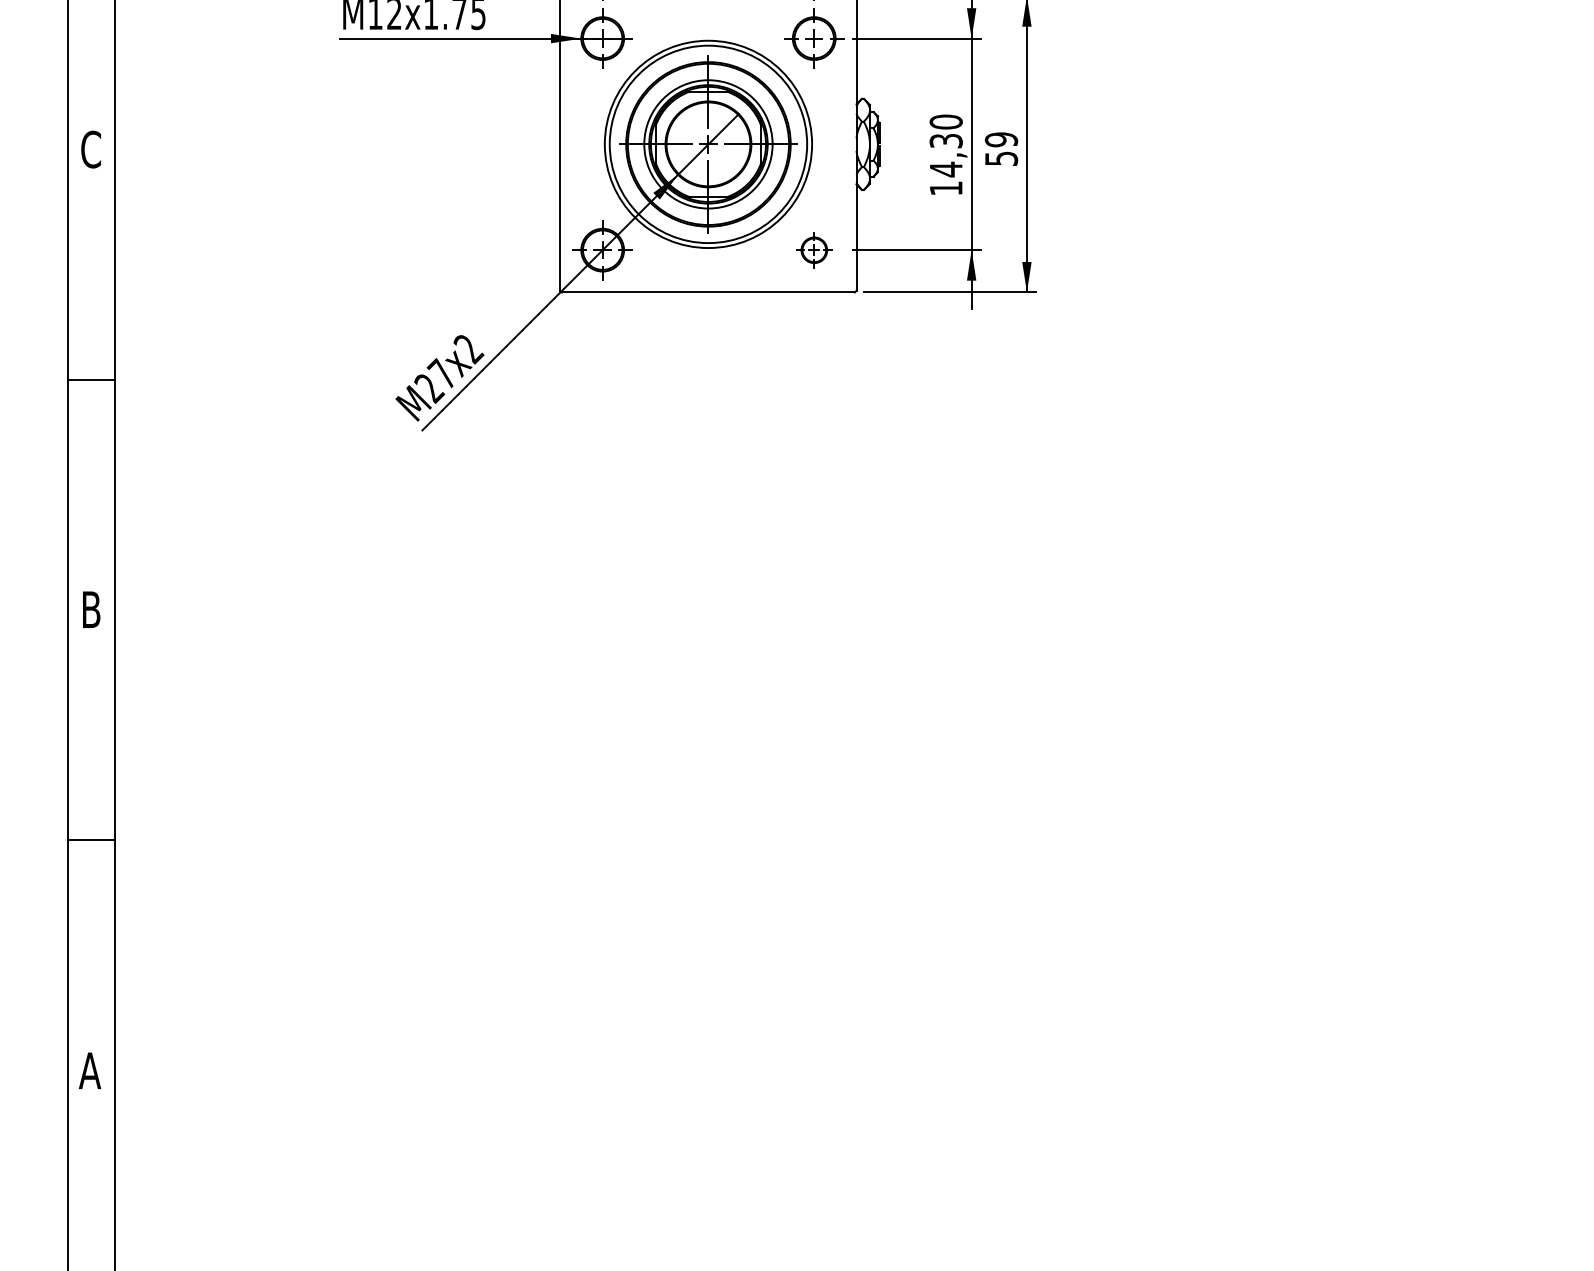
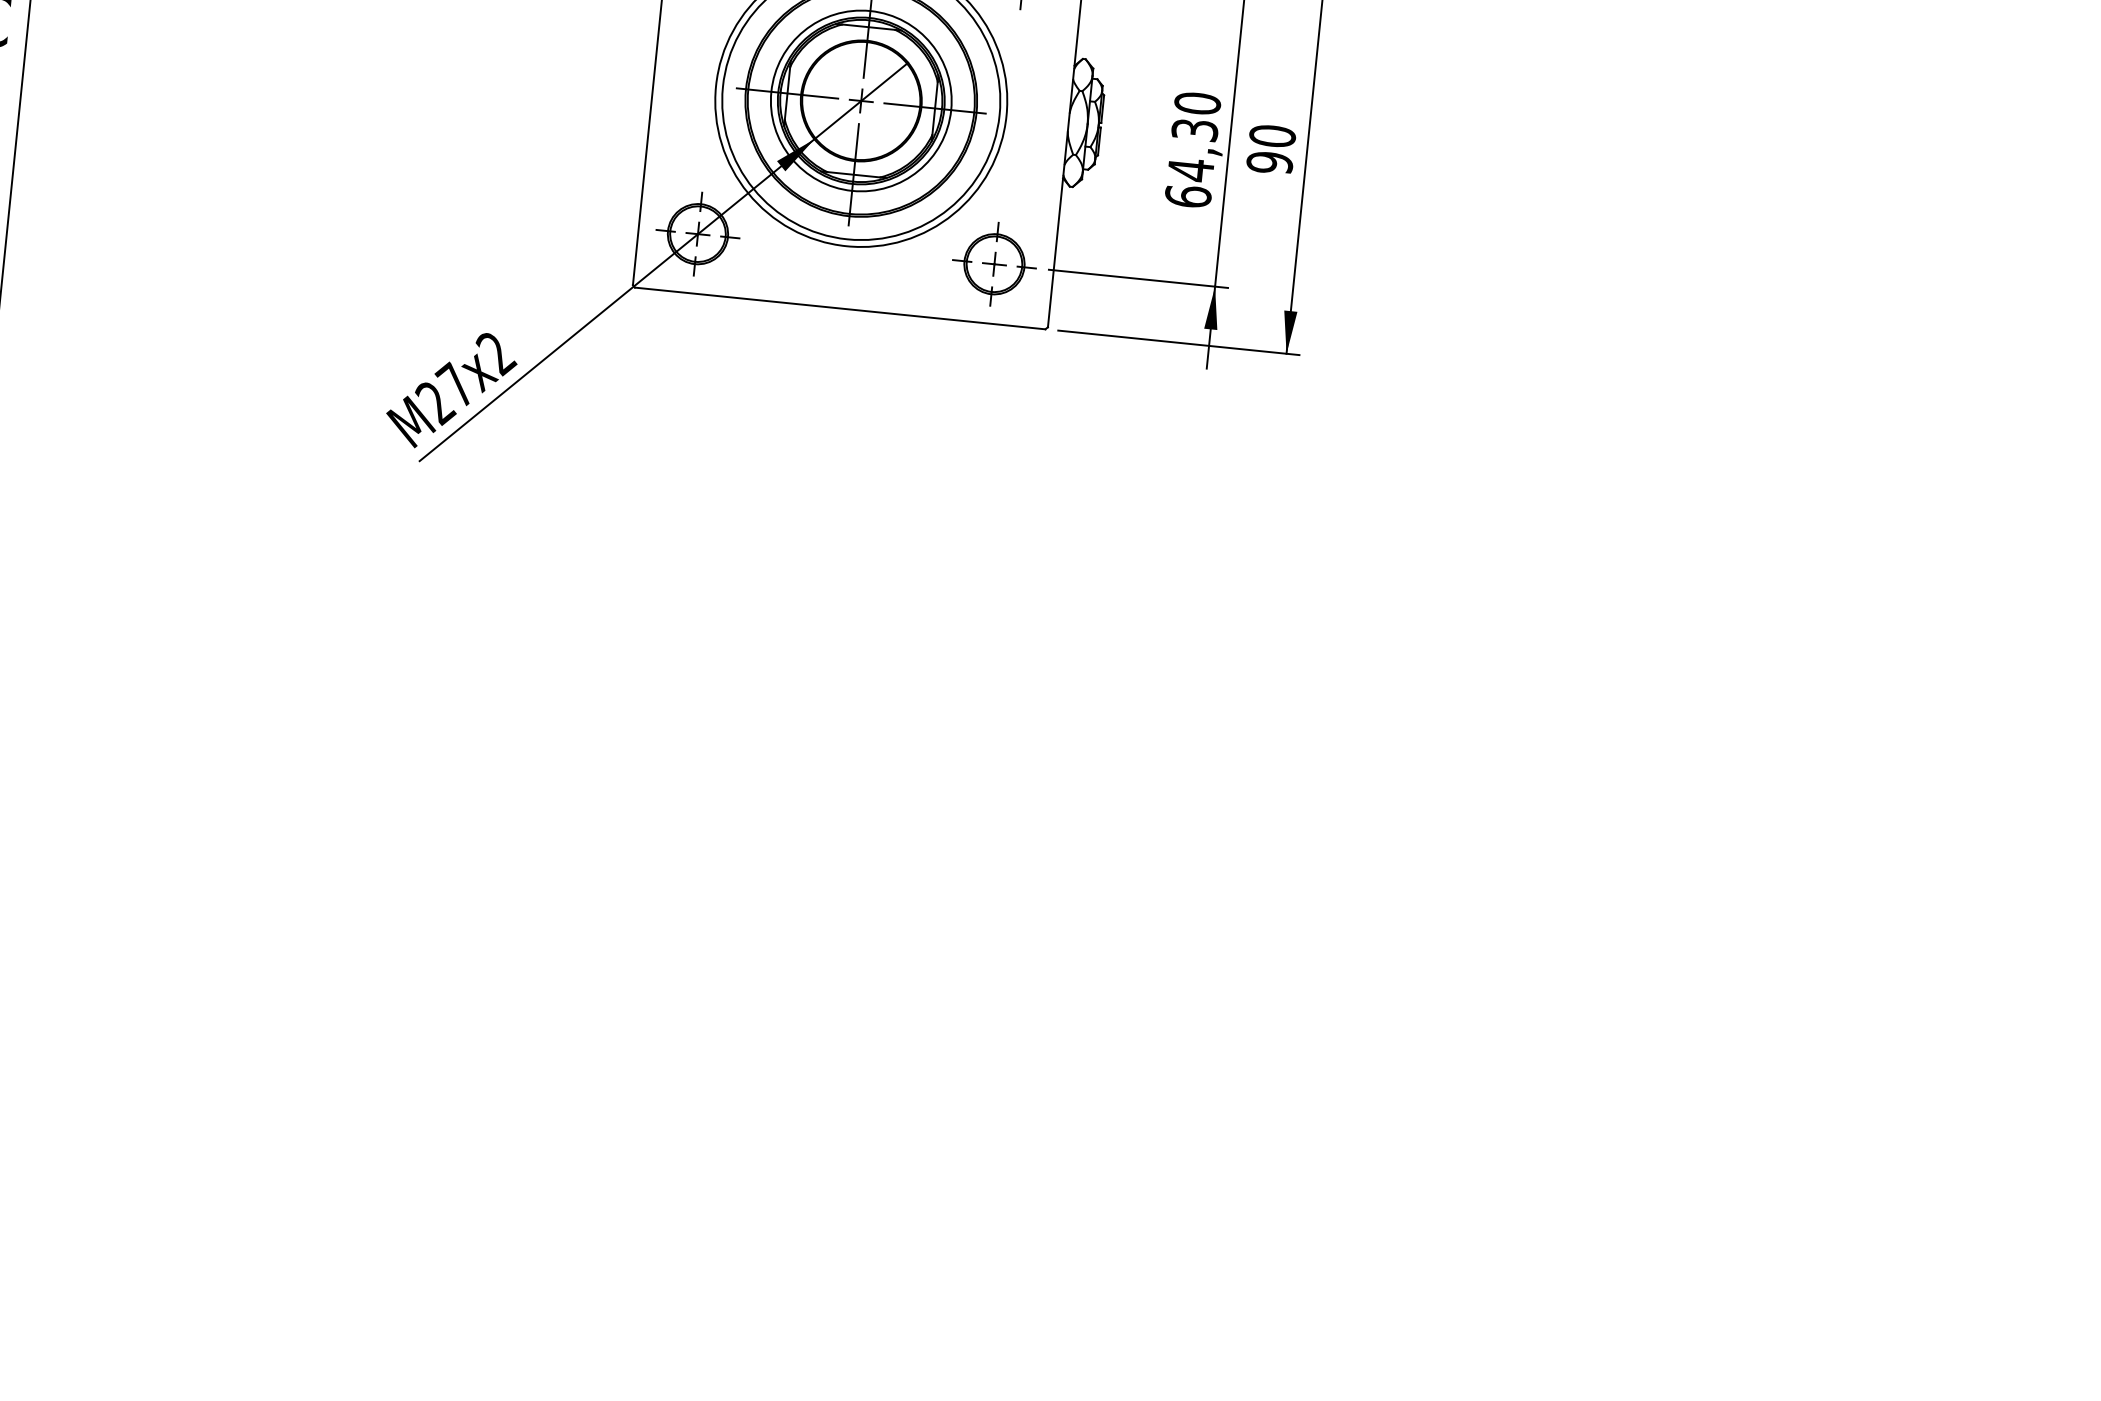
text: (1001, 149) -> (1271, 149), 59 -> 90
text: (945, 188) -> (1187, 196), 14,30 -> 64,30
part: (814, 250) -> (994, 264), size x1.67

